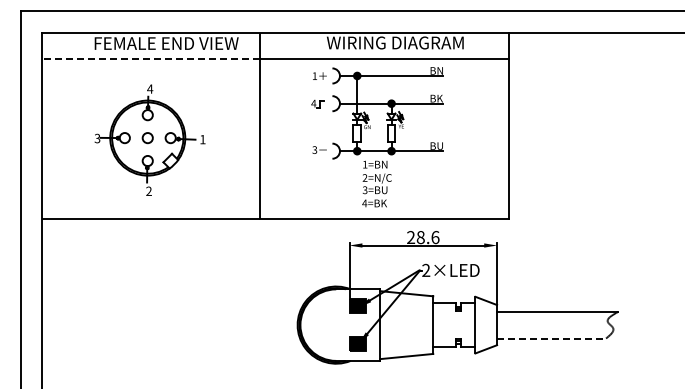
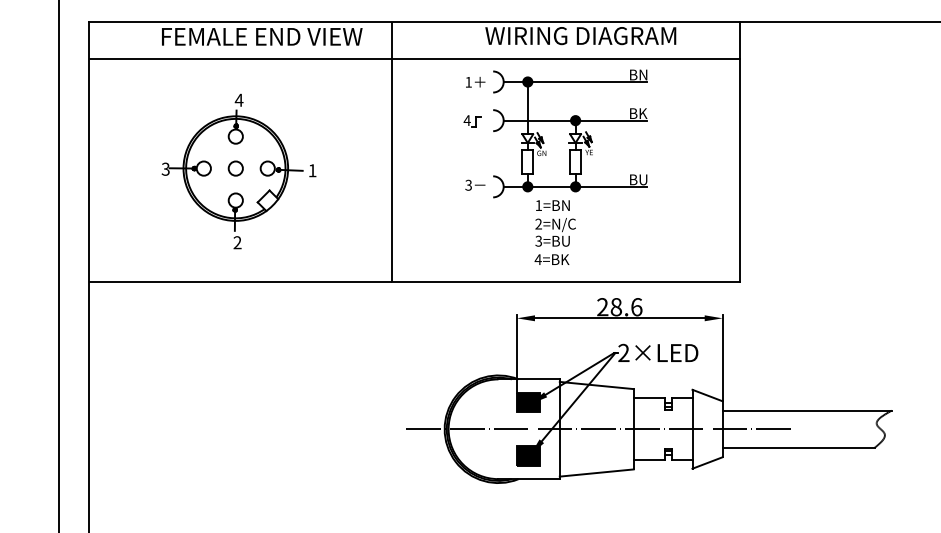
line: (151, 59) -> (241, 59), dashed -> solid
line: (409, 325) -> (600, 429), added
line: (551, 338) -> (798, 447), dashed -> solid

